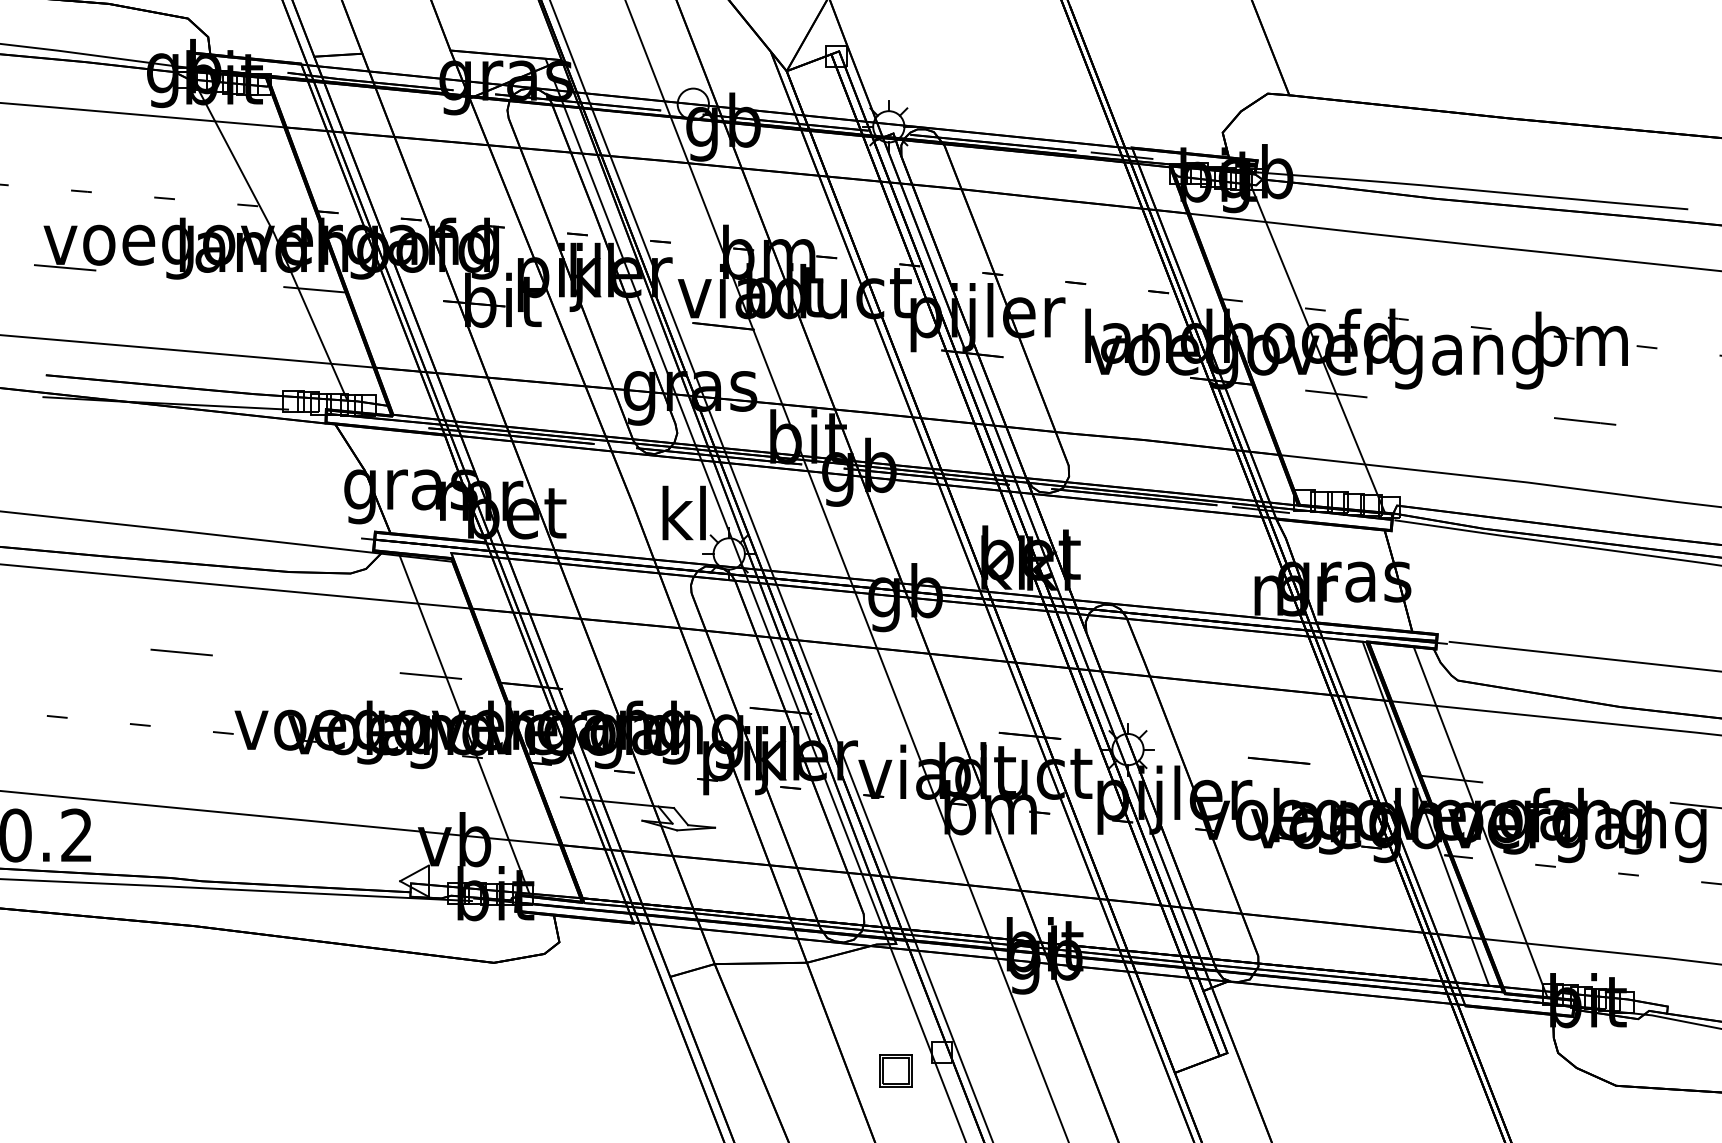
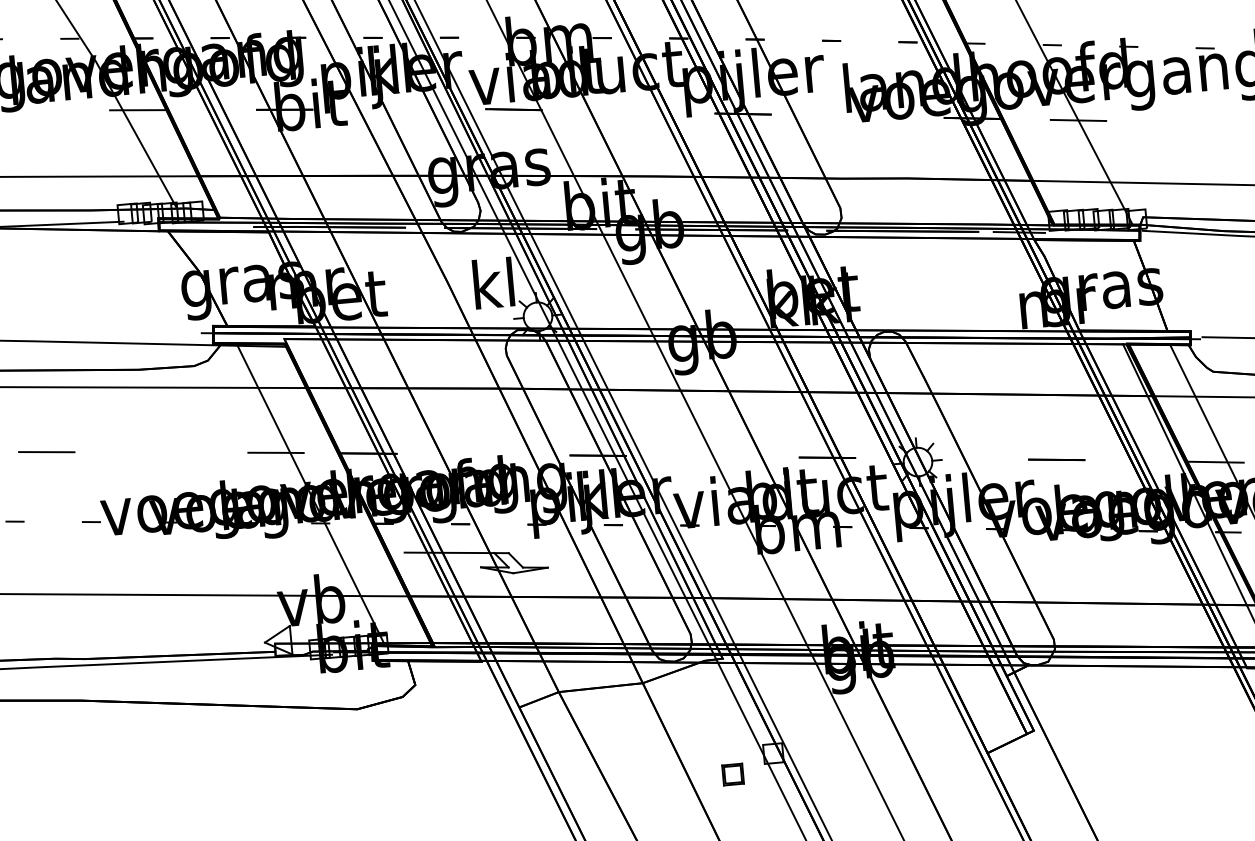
part: (895, 1070) -> (732, 774), size x0.7

